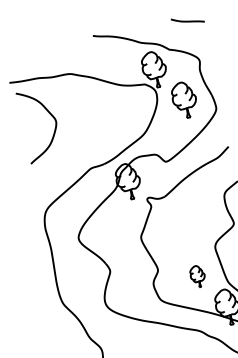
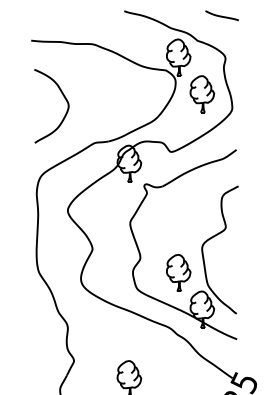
curve: (51, 116) -> (65, 100), moved
part: (197, 276) -> (178, 272), size x1.67

